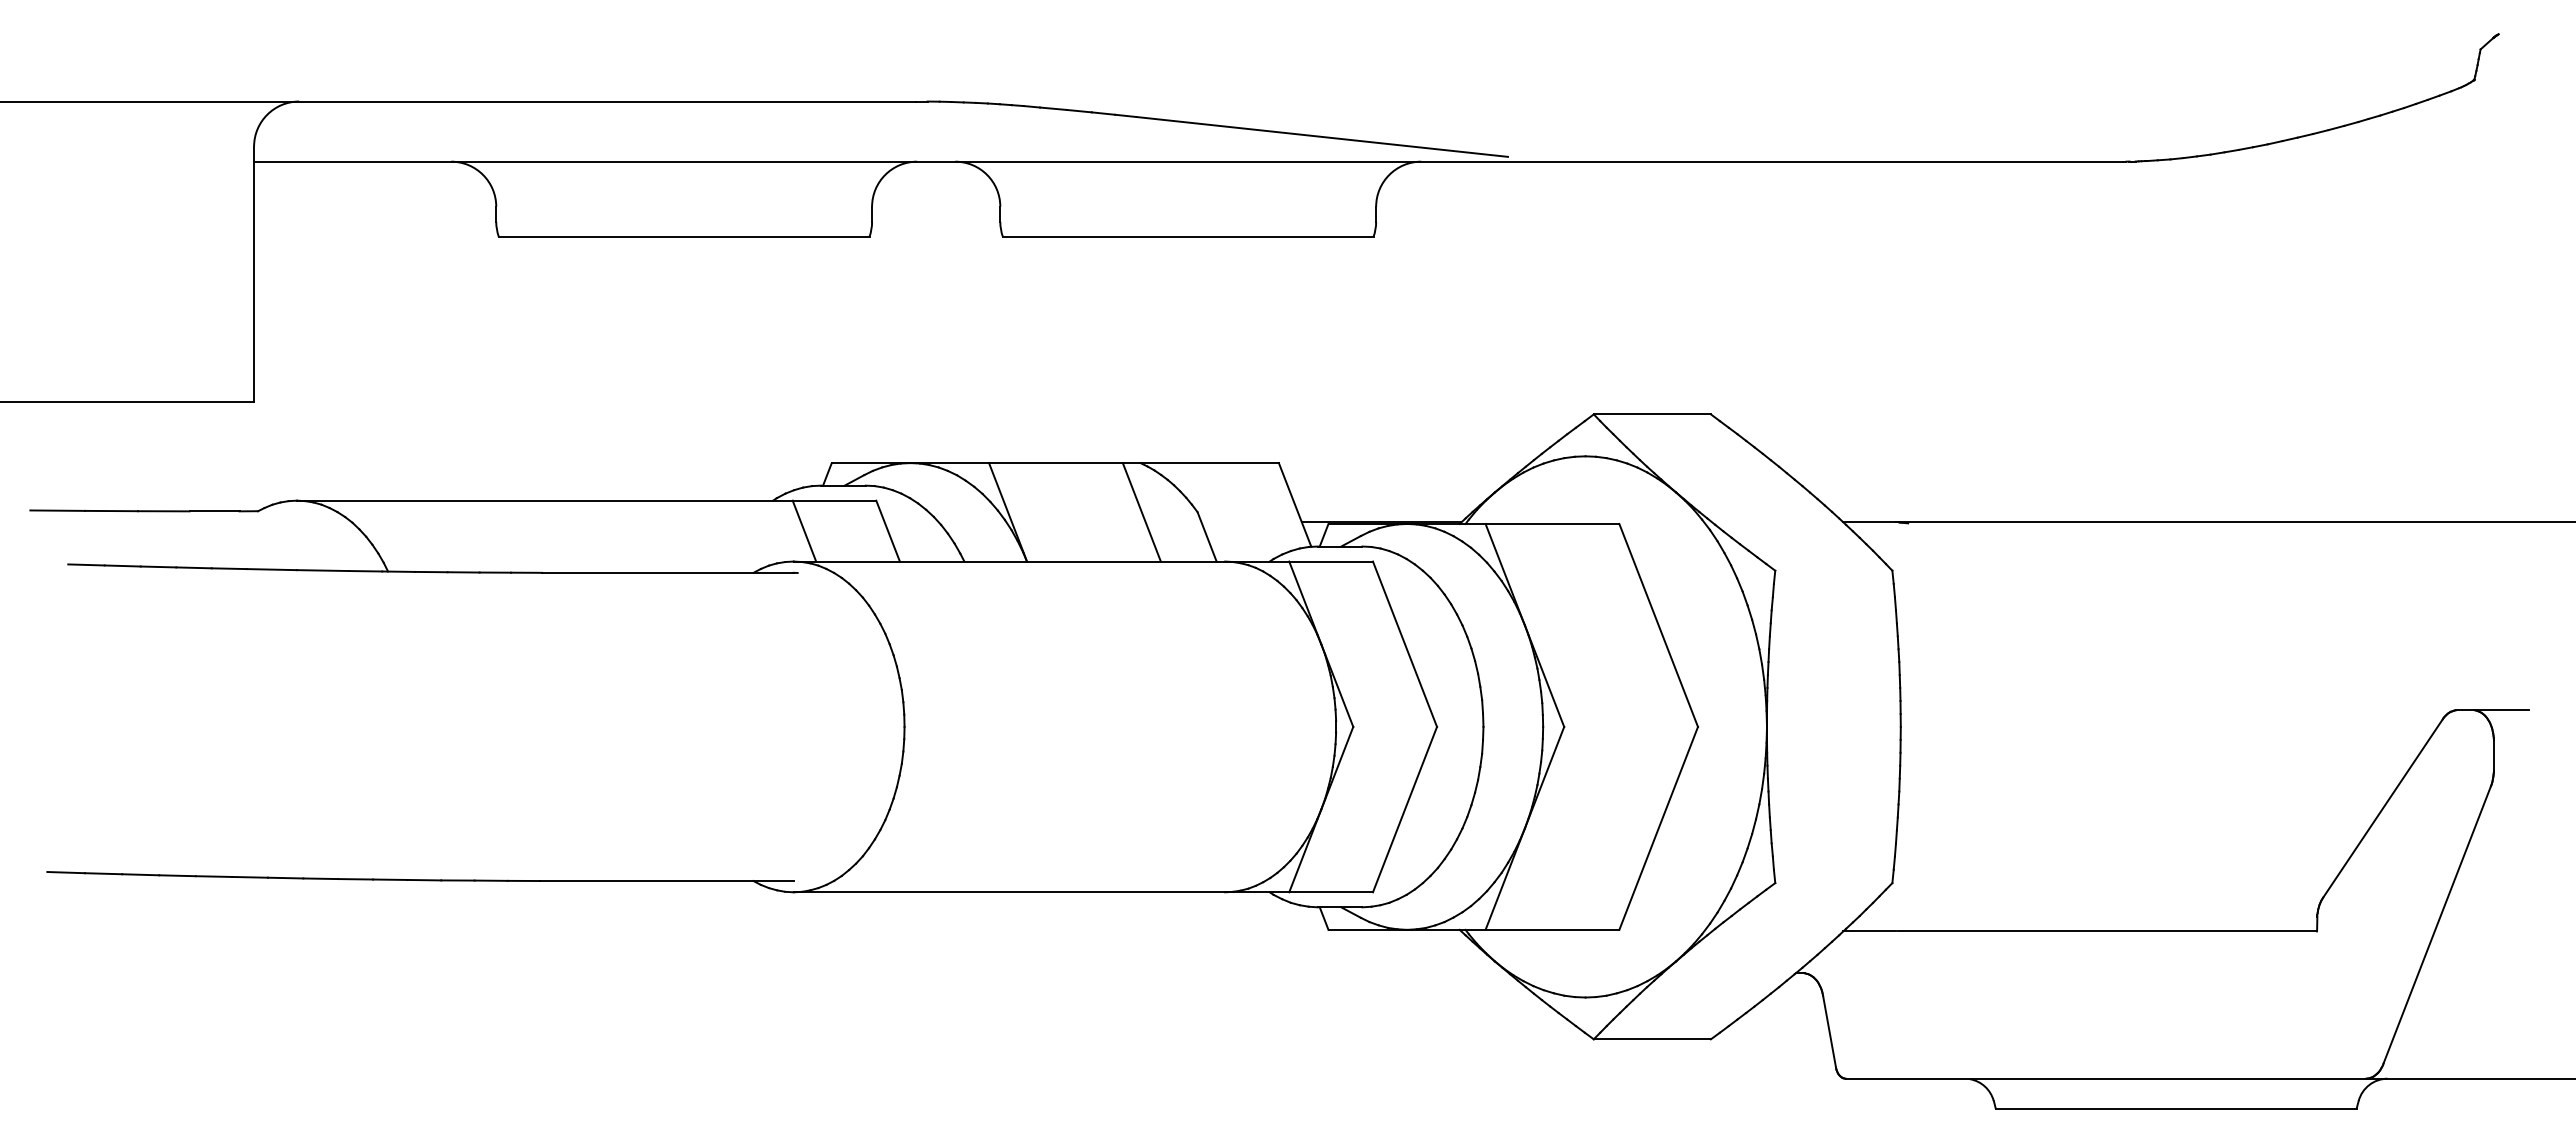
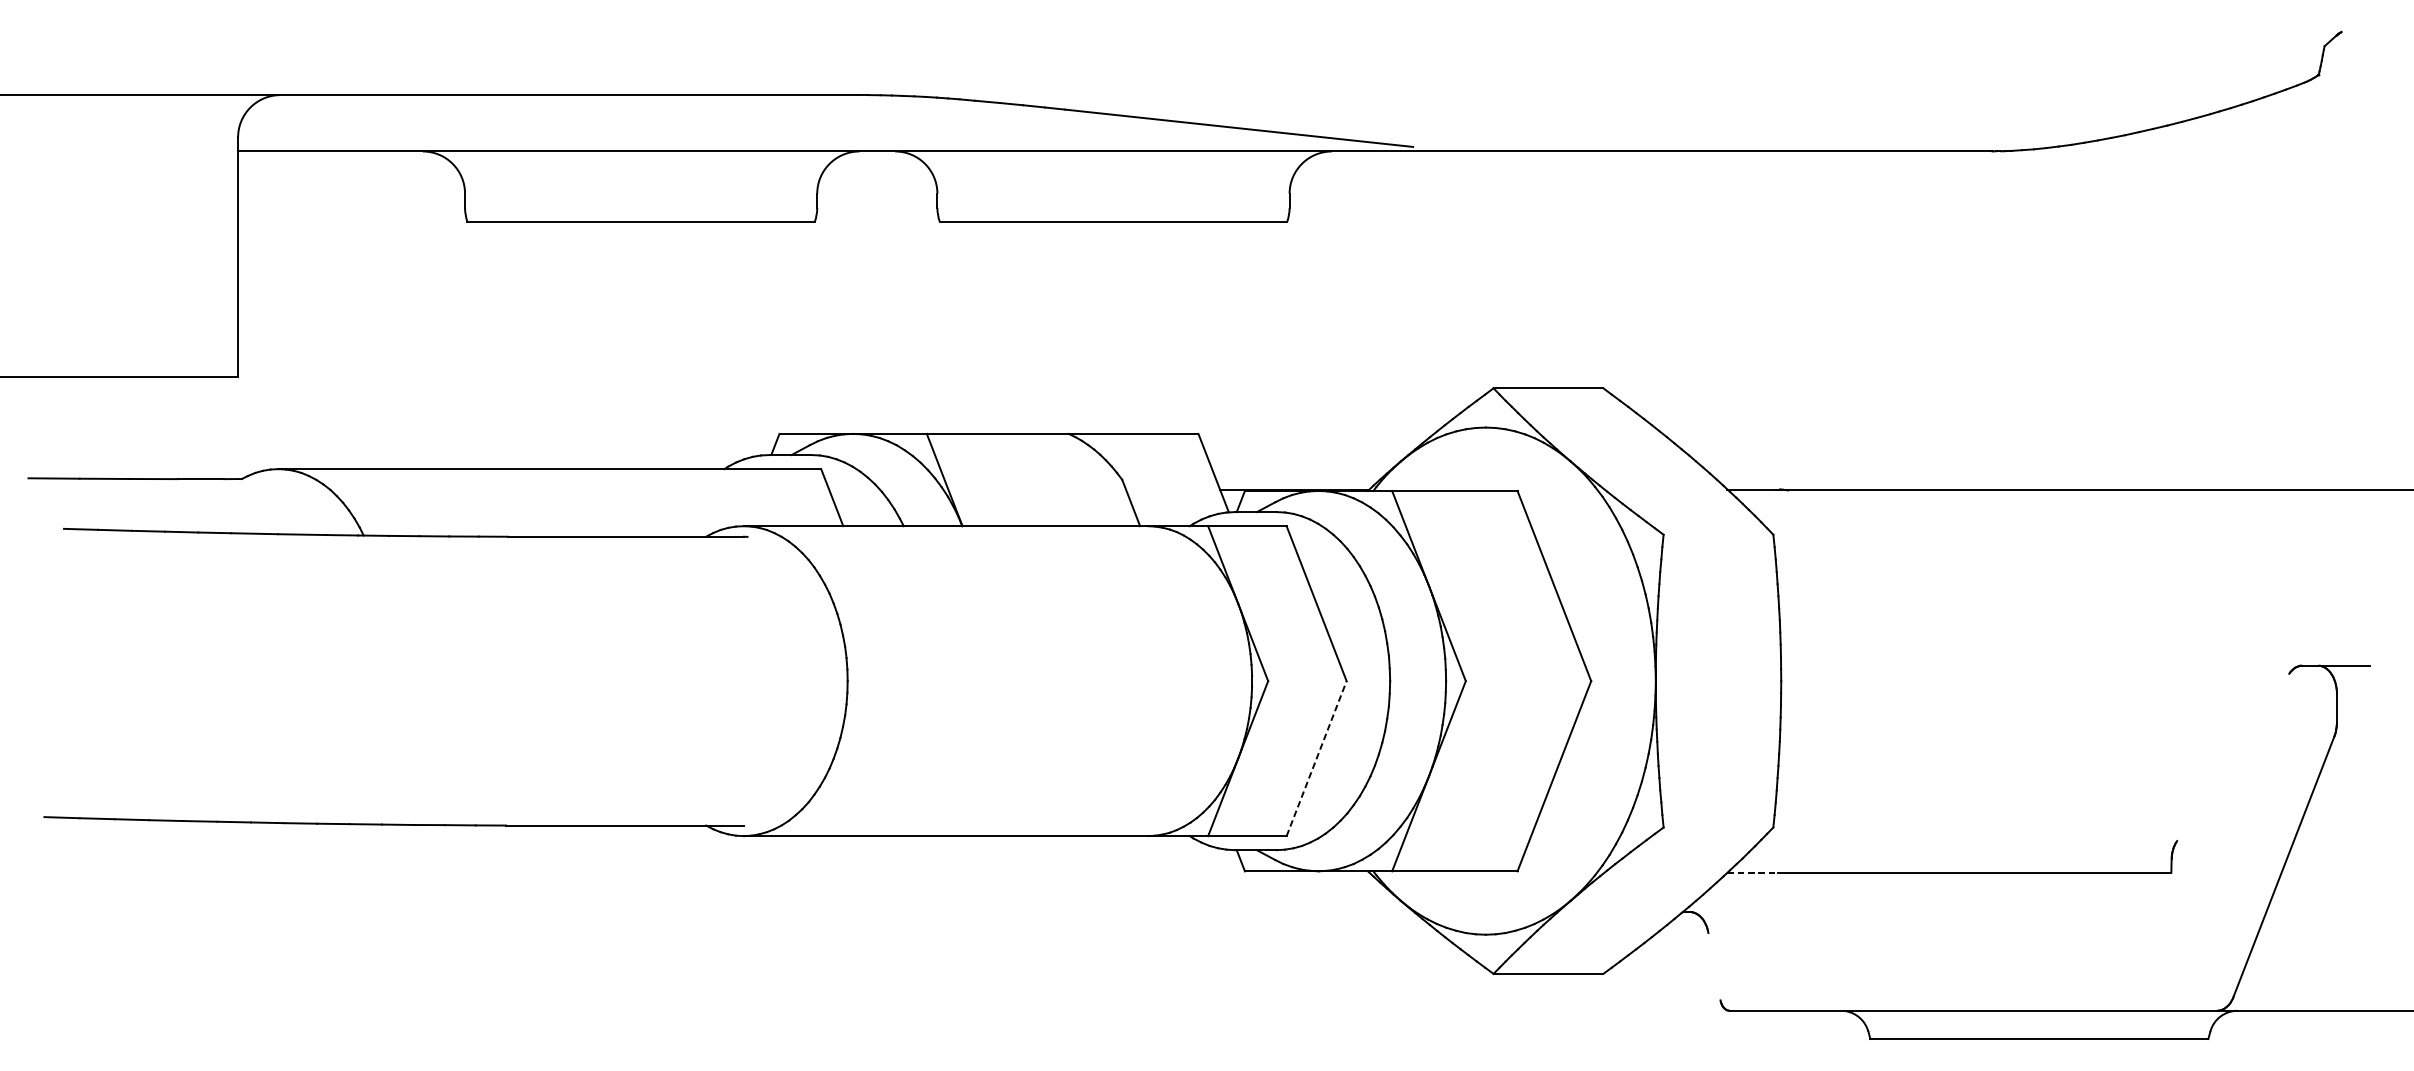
line: (1141, 512) -> (1069, 480), removed
line: (804, 530) -> (753, 497), removed
line: (2382, 808) -> (2232, 757), removed
line: (1405, 809) -> (1317, 758), solid -> dashed
line: (1869, 931) -> (1751, 872), solid -> dashed
line: (1829, 1031) -> (1714, 966), removed

